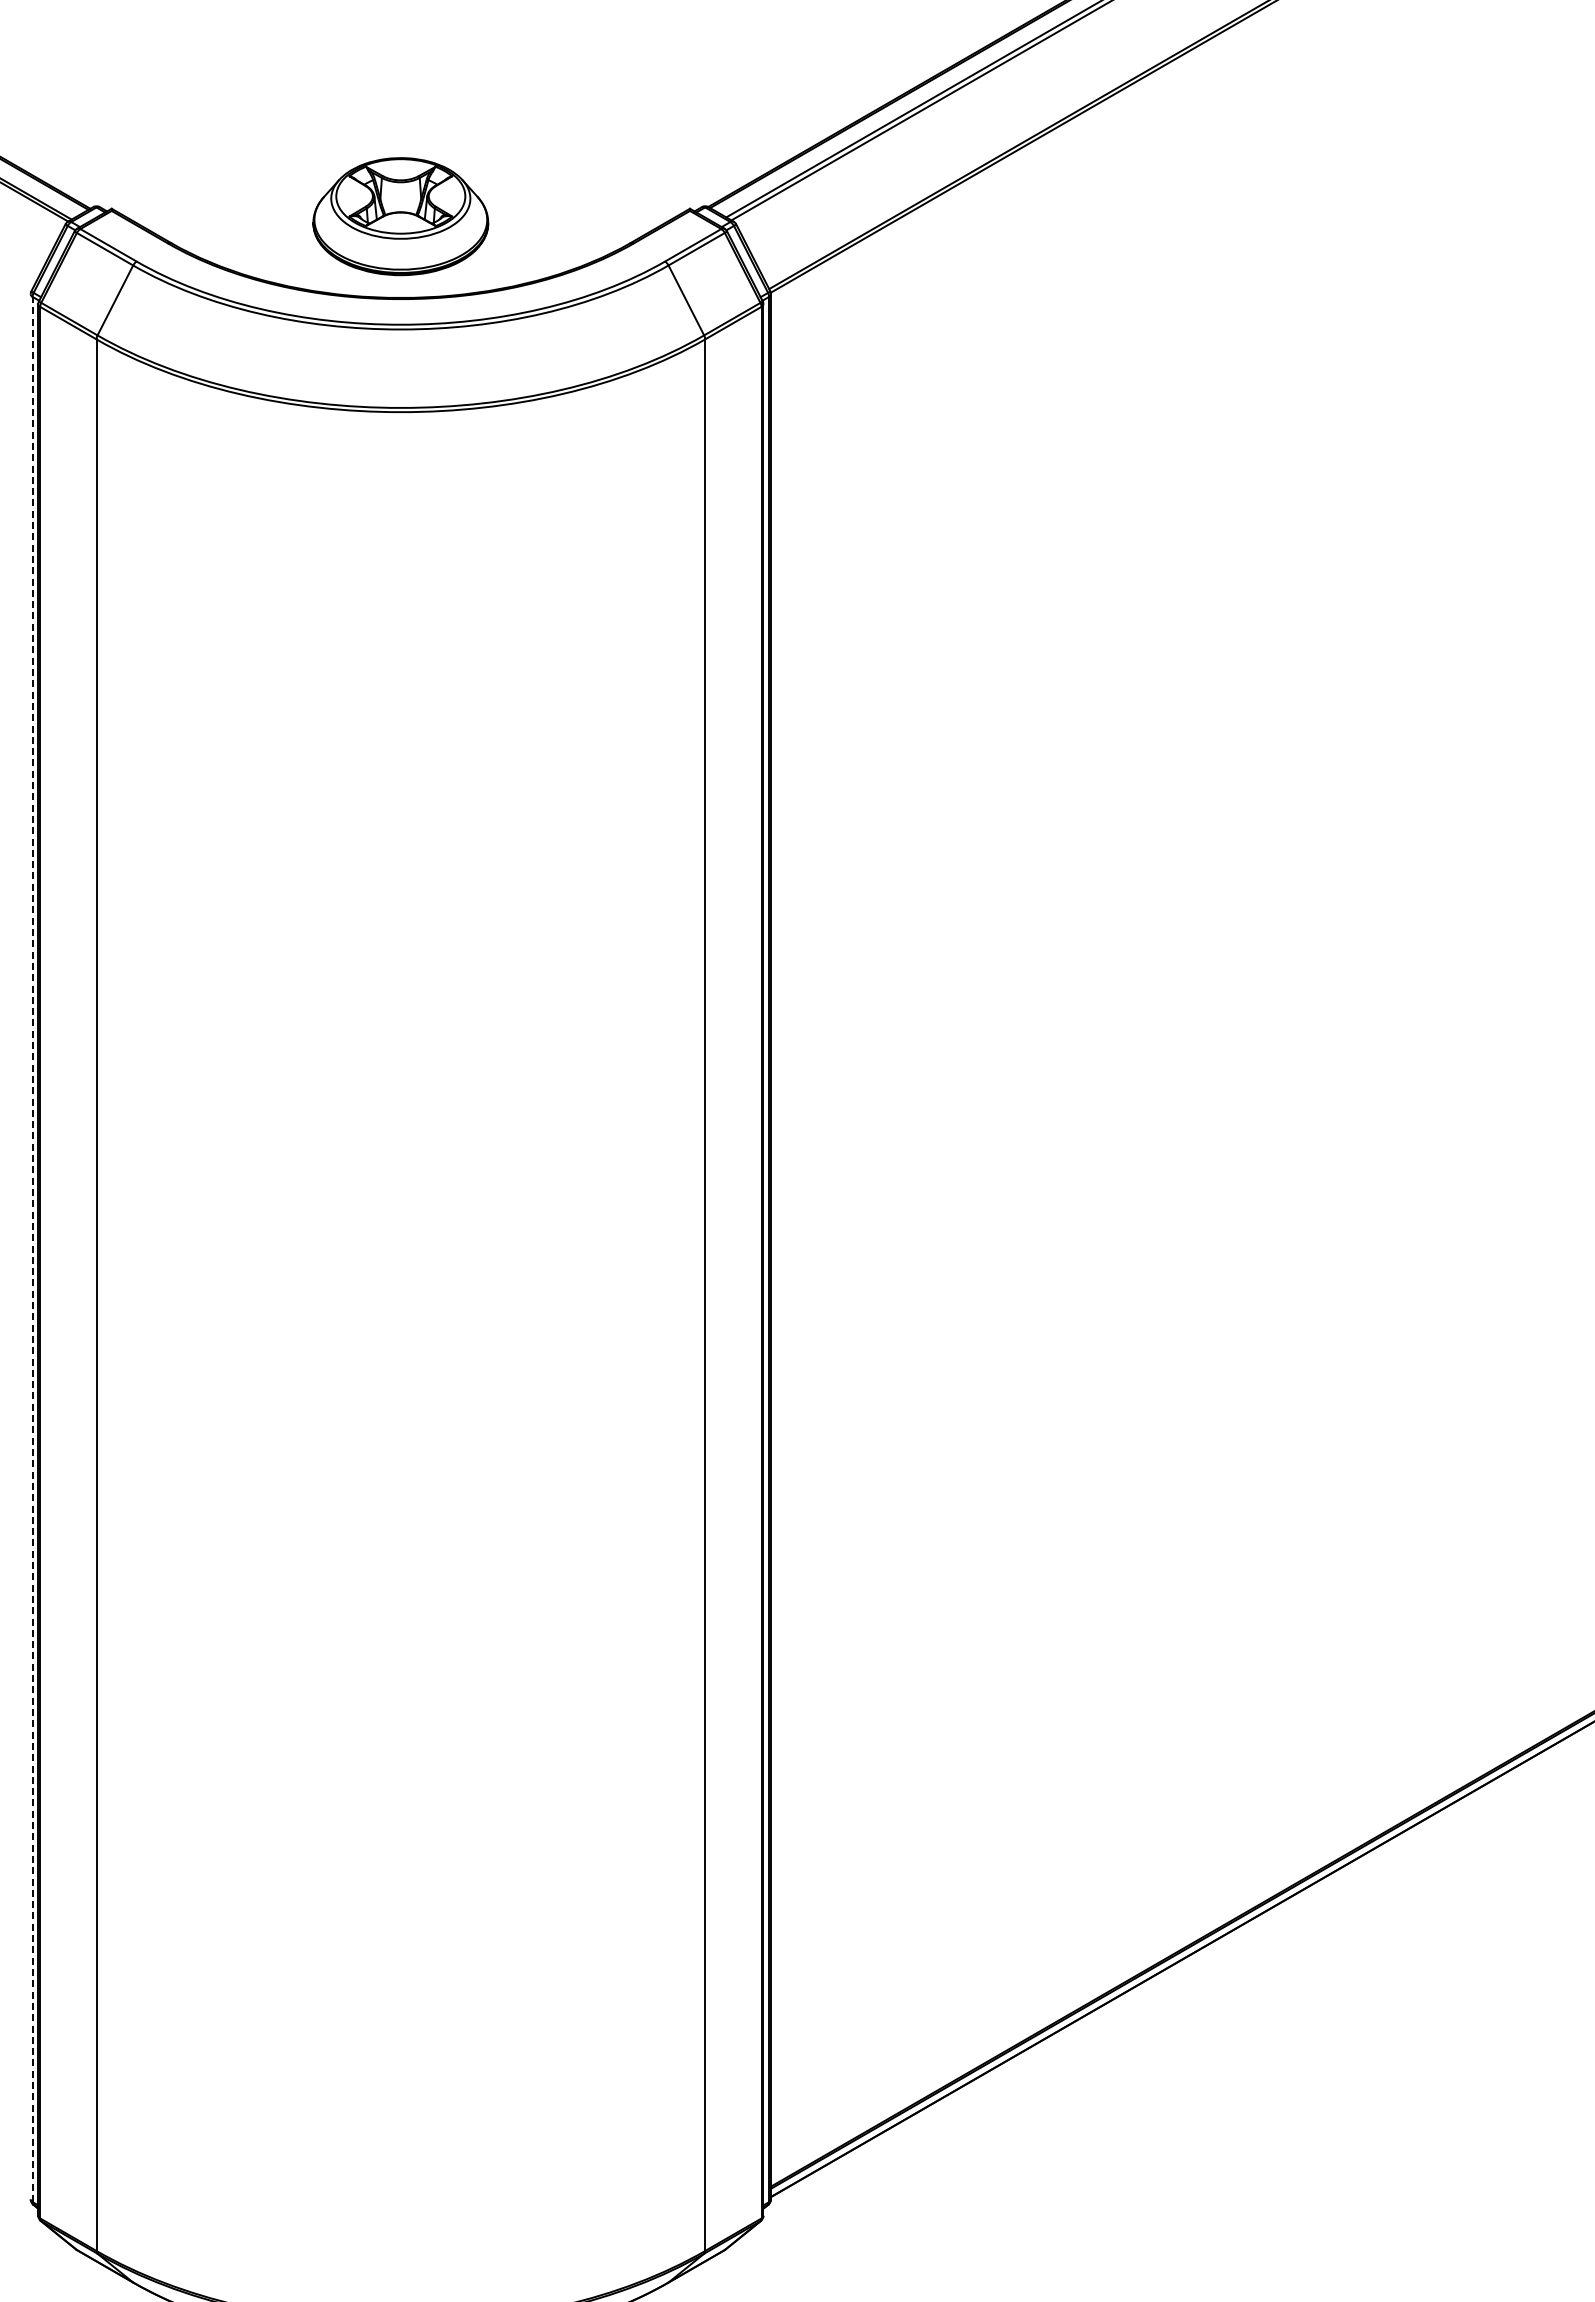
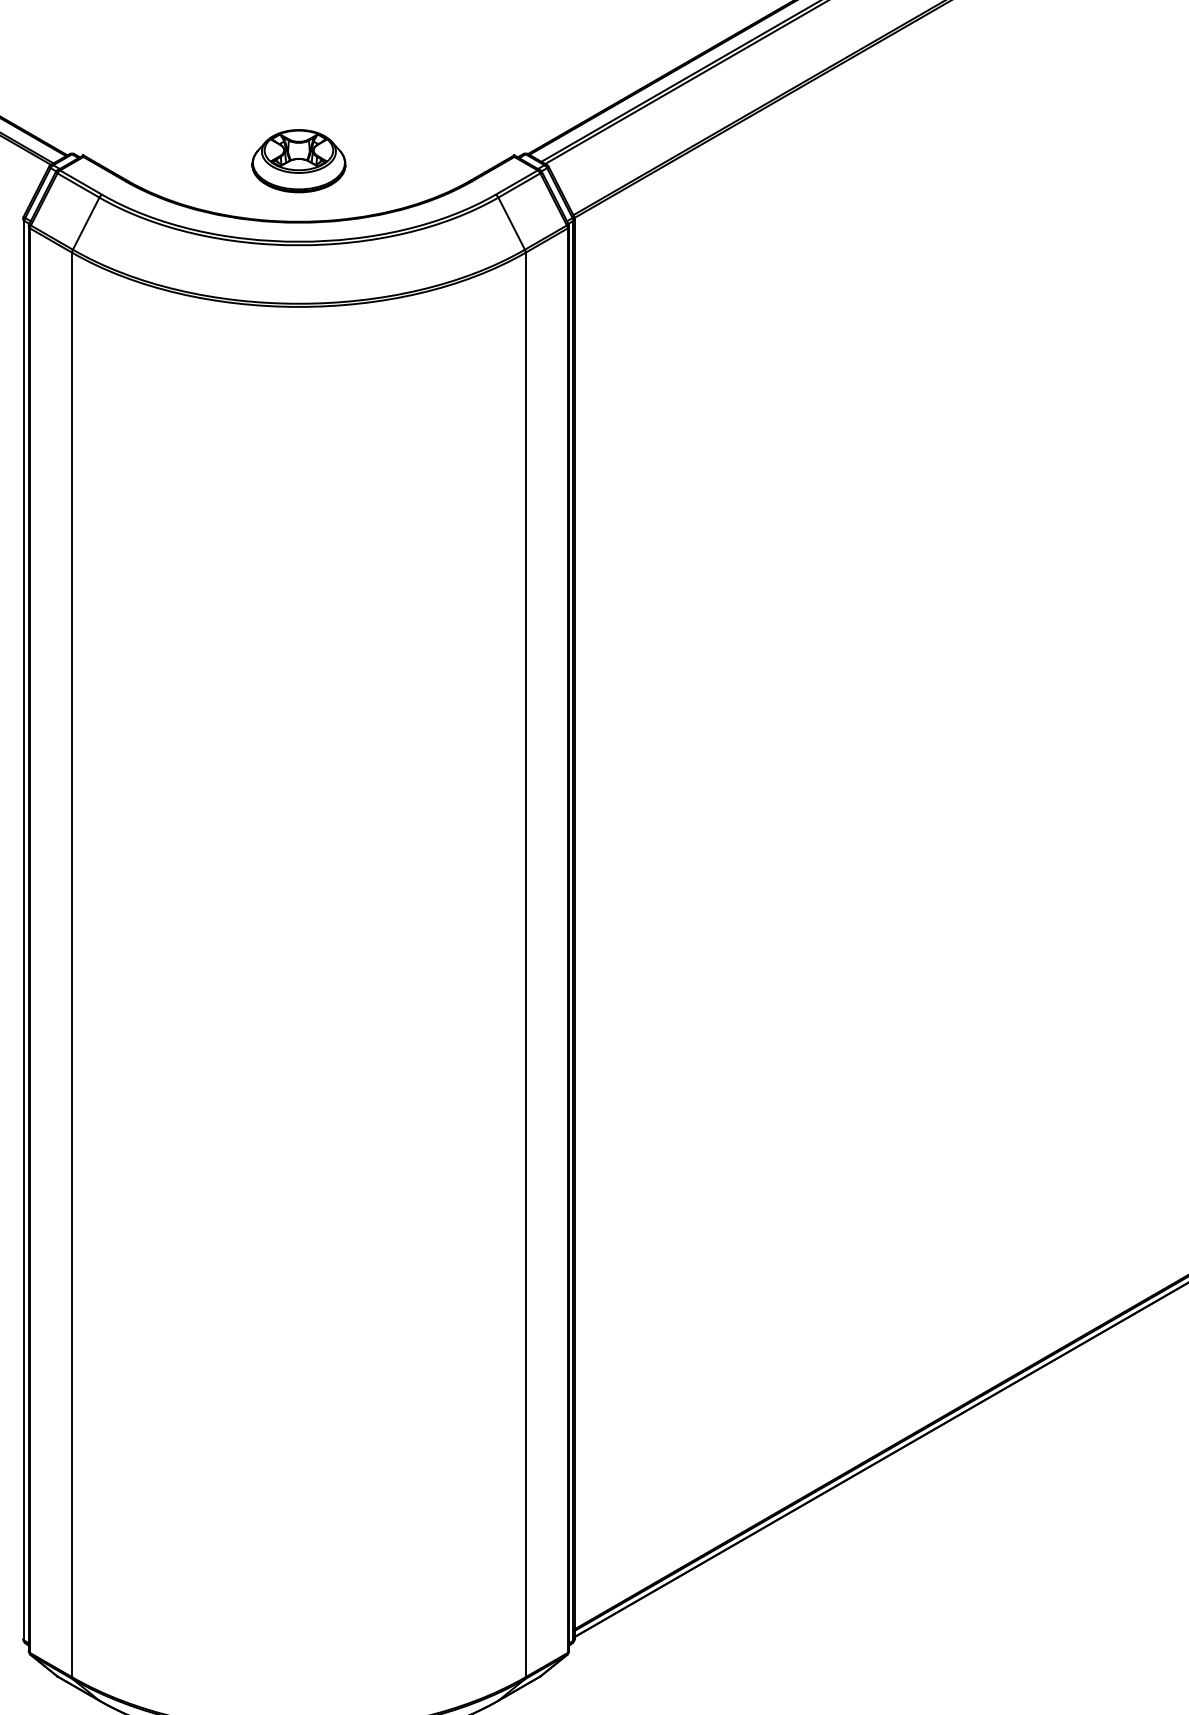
part: (400, 216) -> (298, 161), size x0.71
line: (32, 1249) -> (24, 930), dashed -> solid

